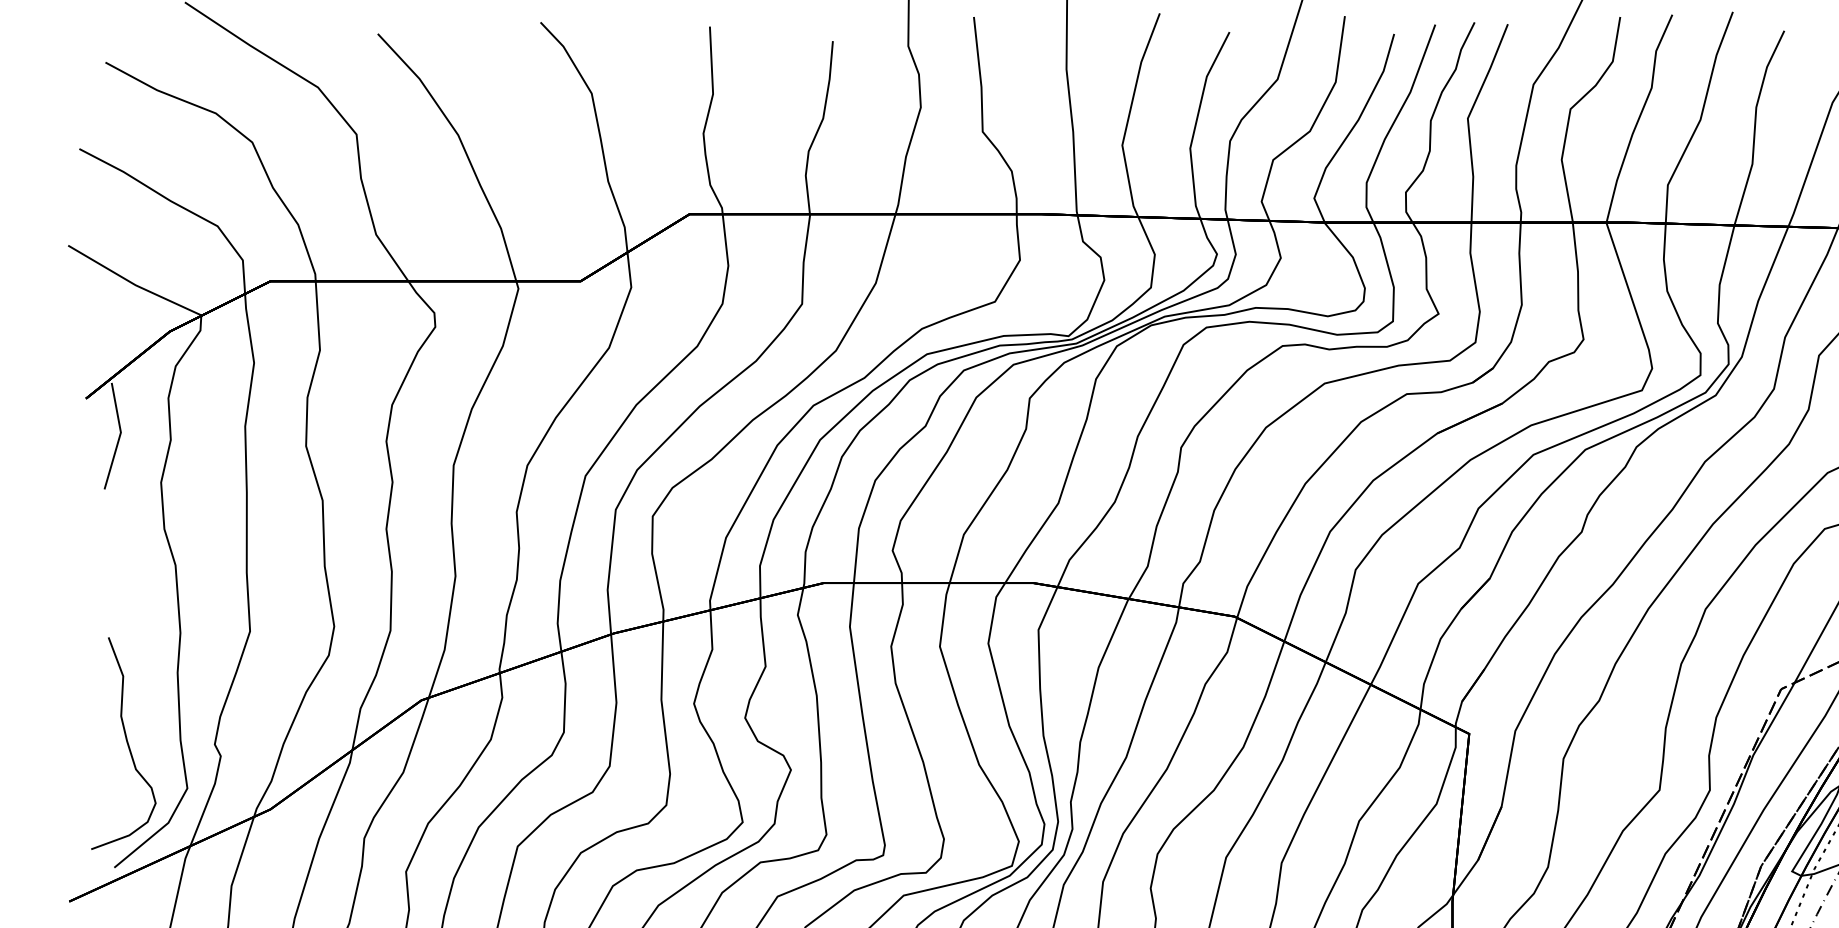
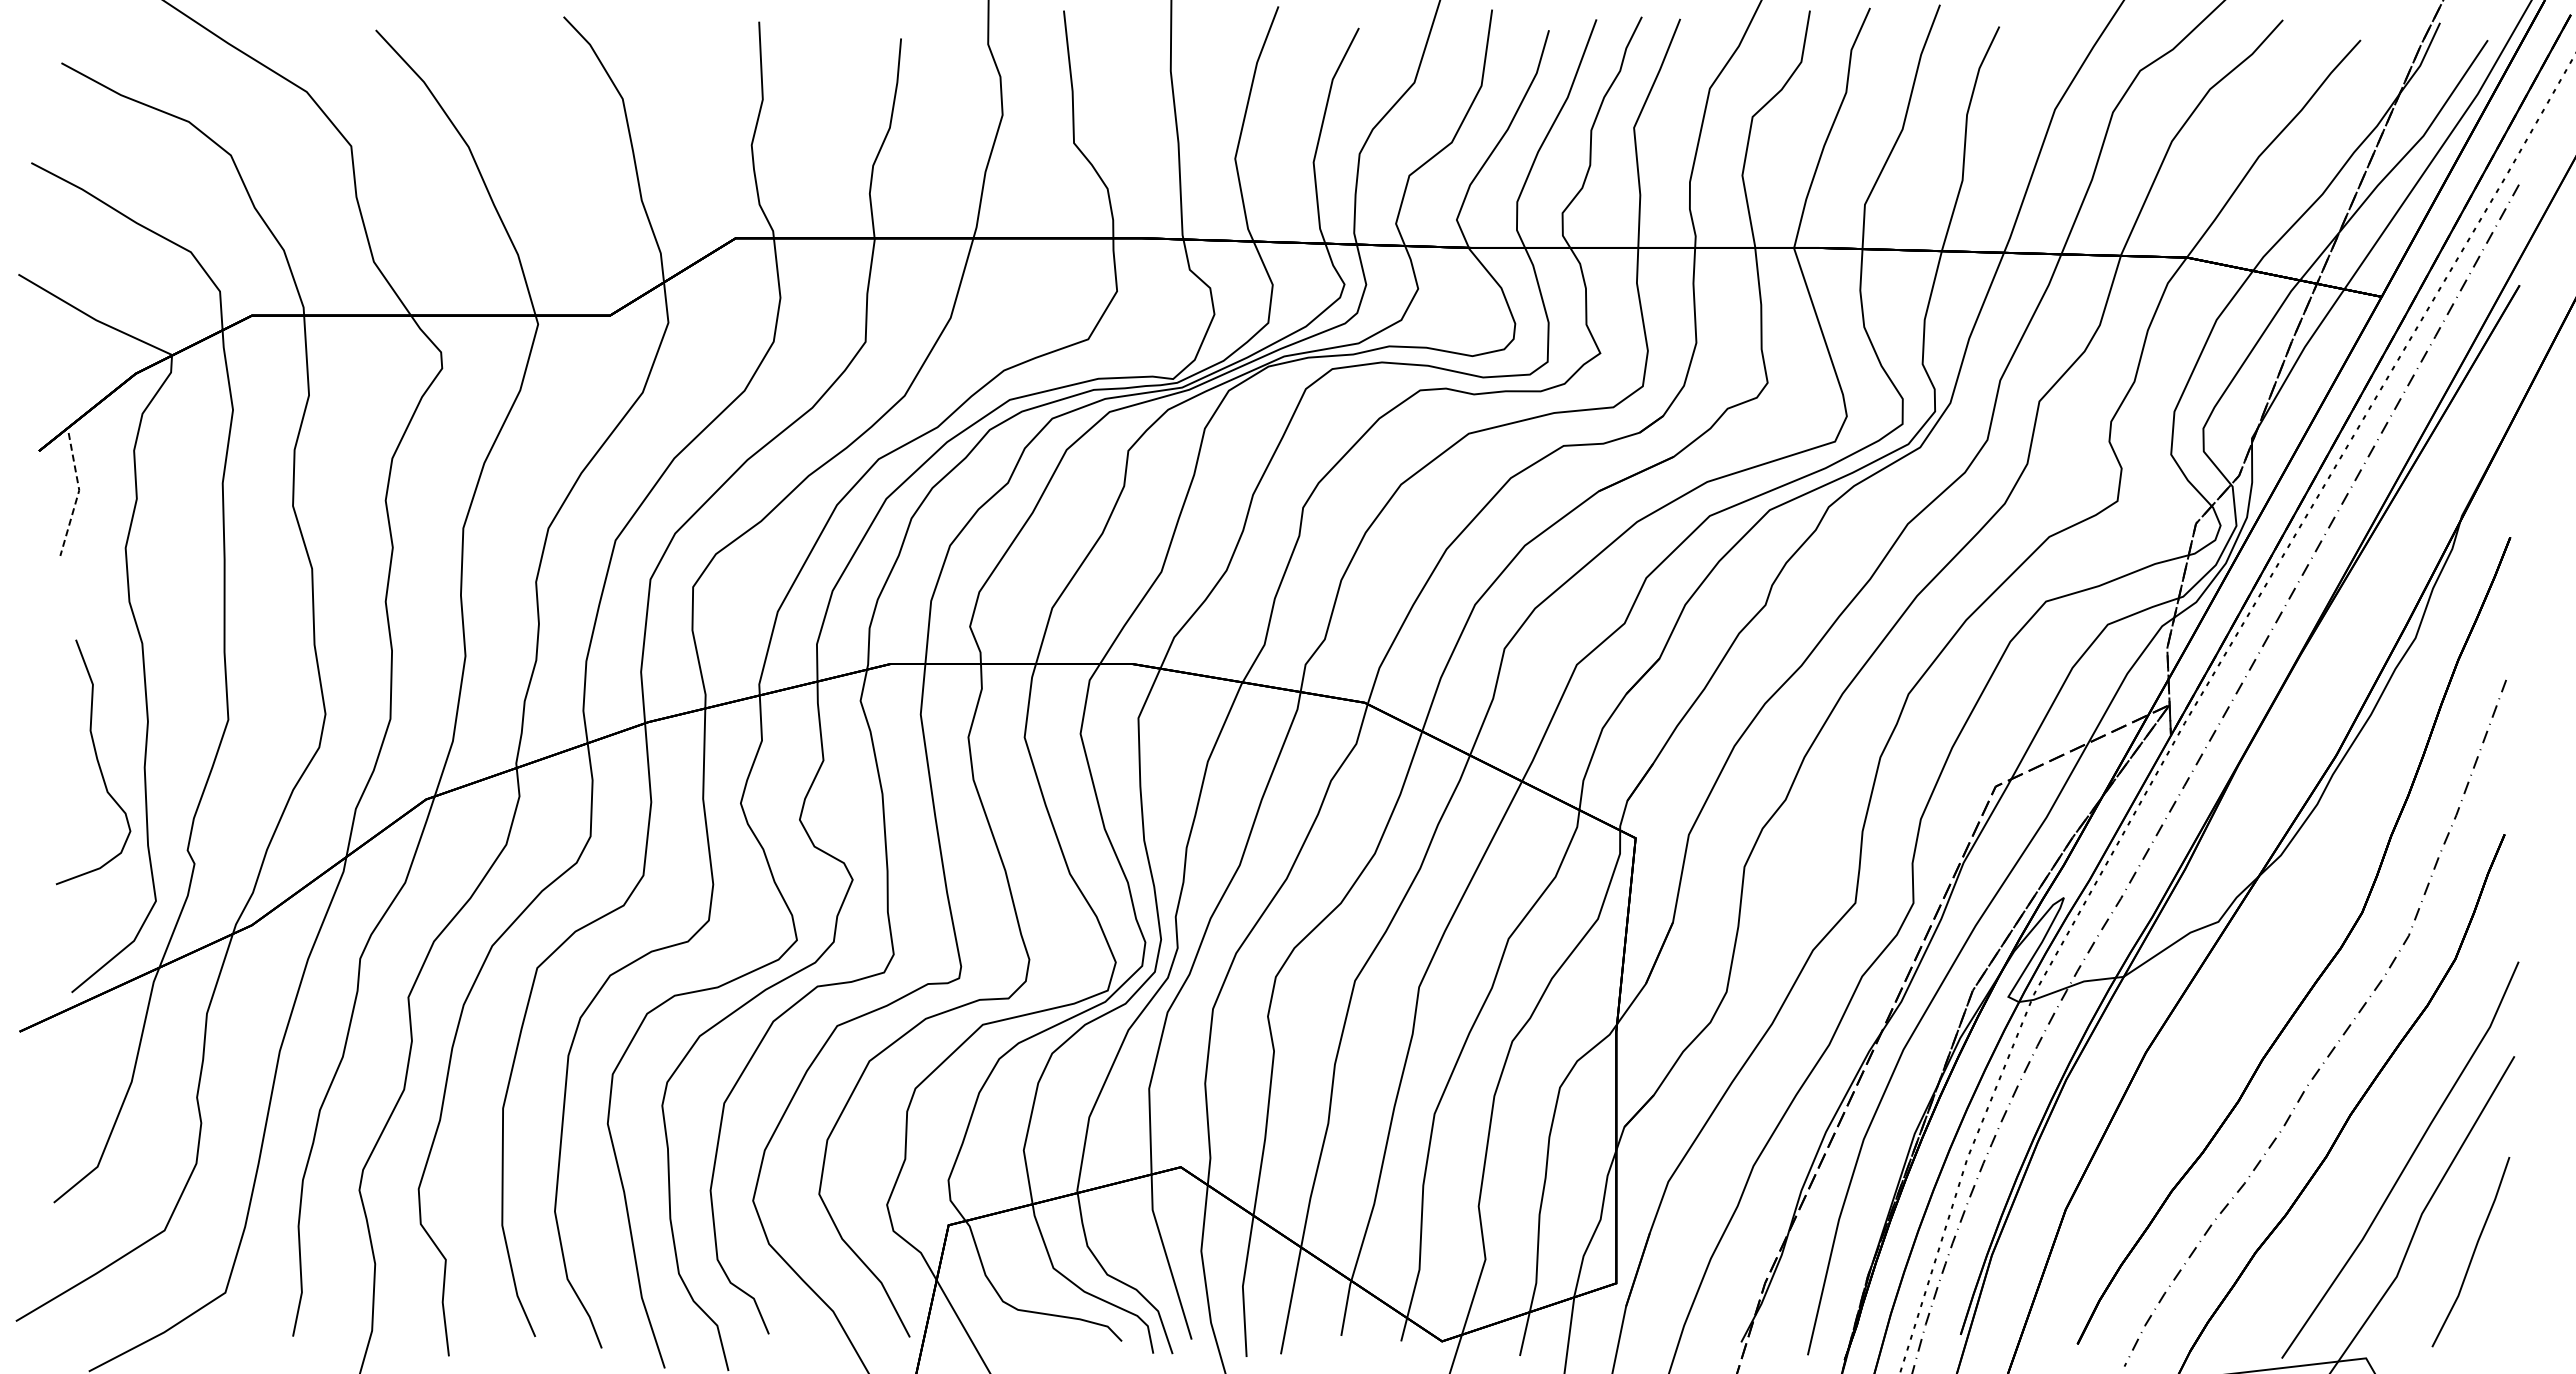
line: (119, 437) -> (77, 495), solid -> dashed
curve: (126, 741) -> (96, 760), moved

